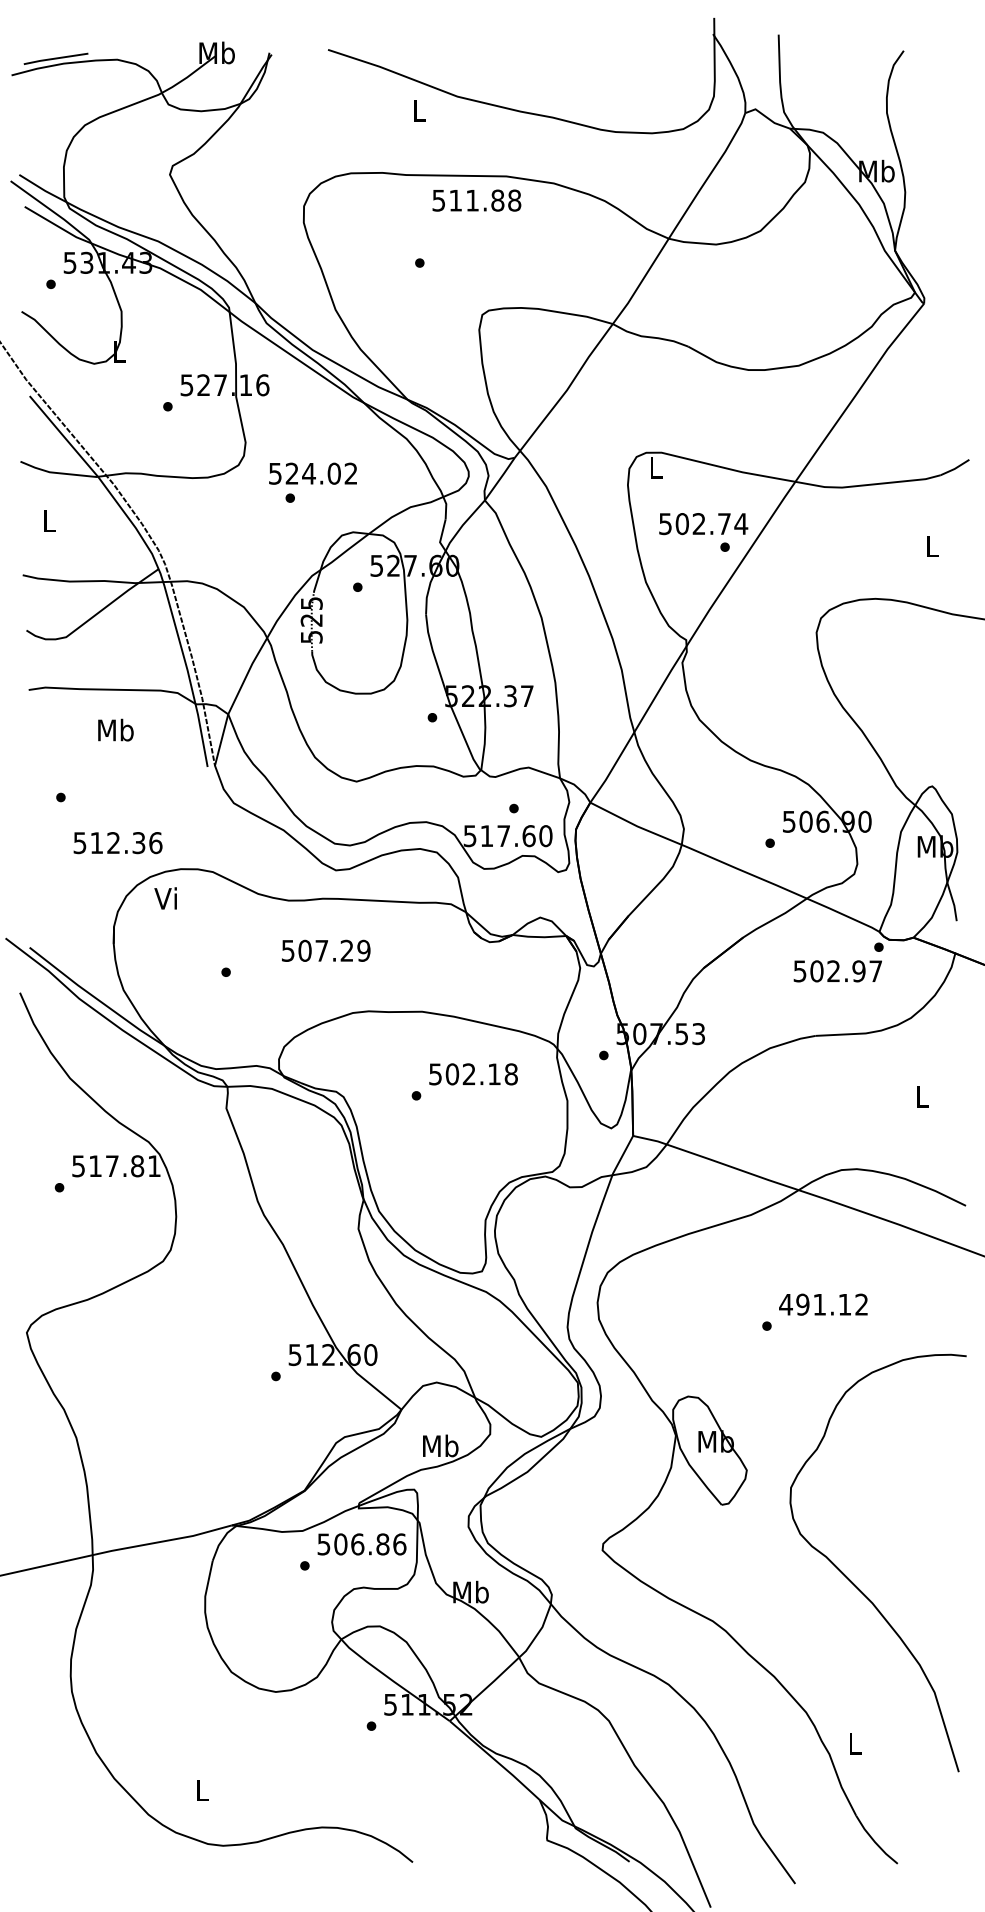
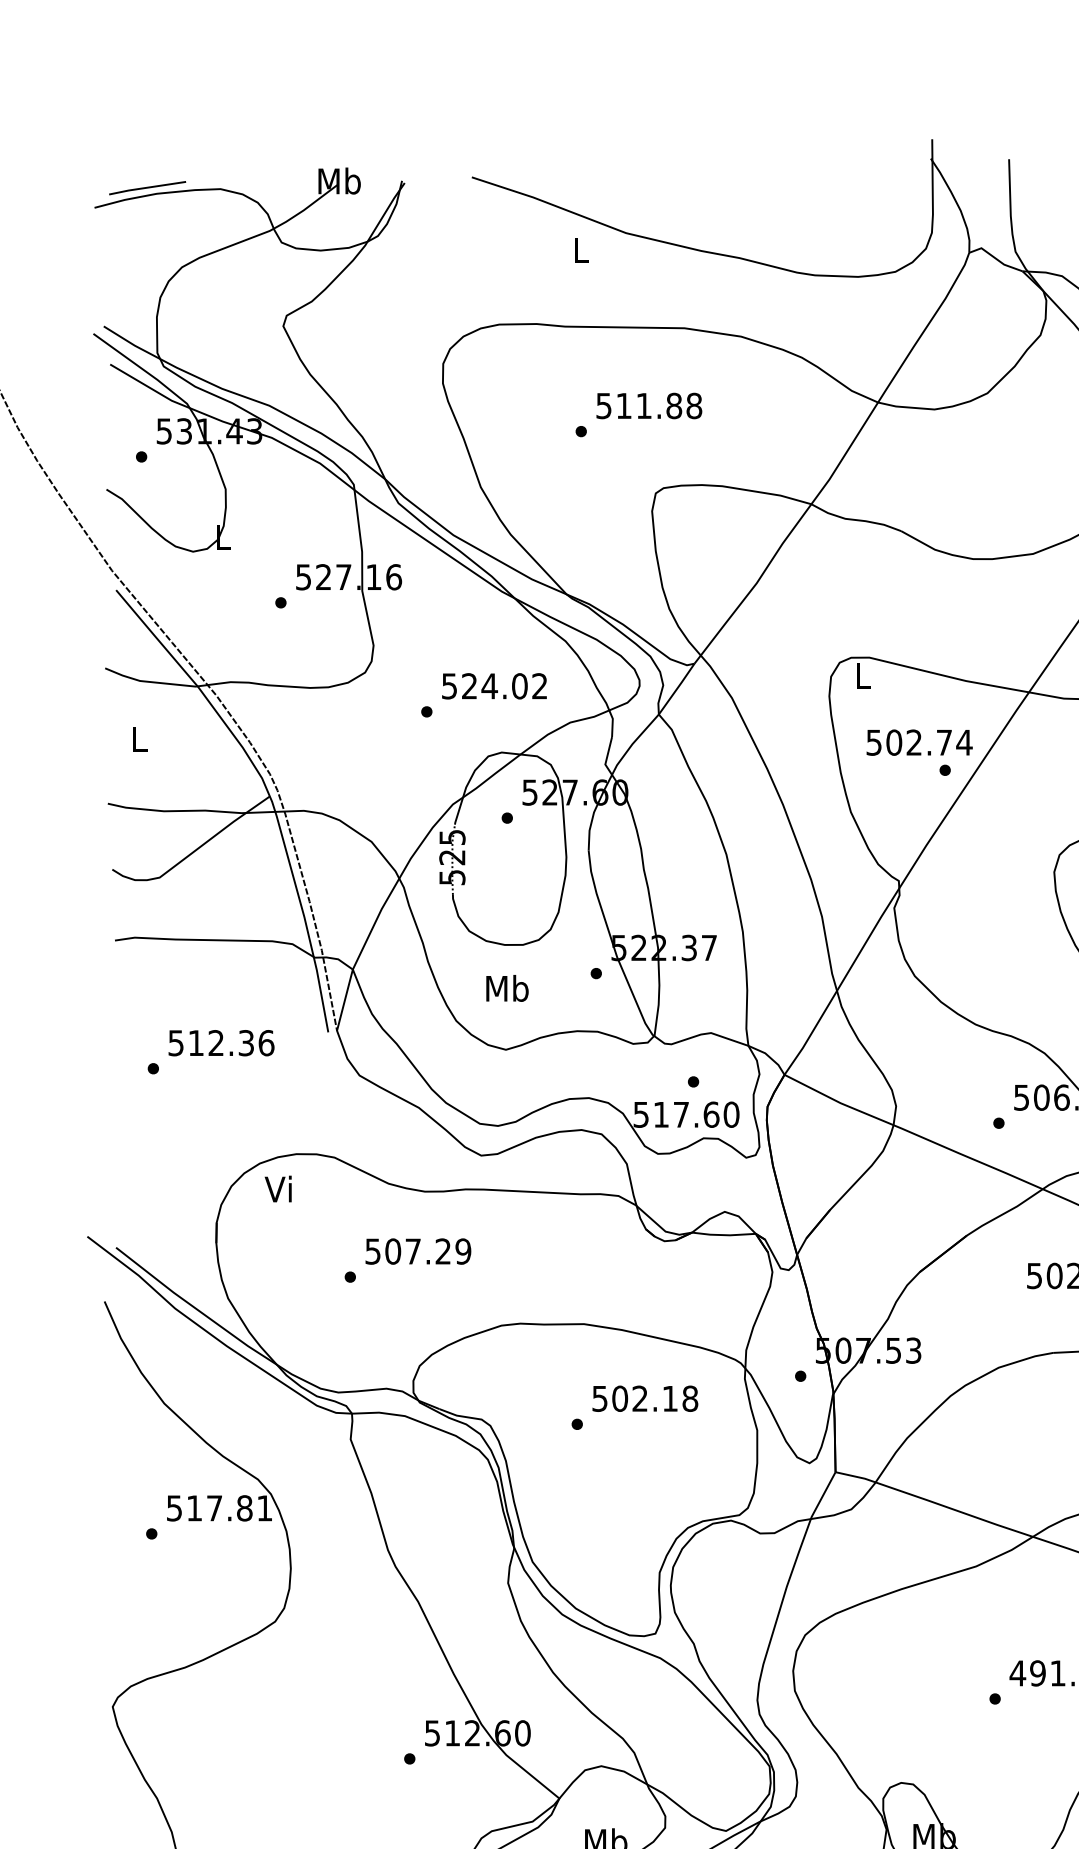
text: (476, 200) -> (648, 405), moved
text: (312, 473) -> (493, 686), moved
text: (115, 729) -> (506, 987), moved
text: (117, 843) -> (220, 1043), moved
text: (326, 950) -> (418, 1251), moved

